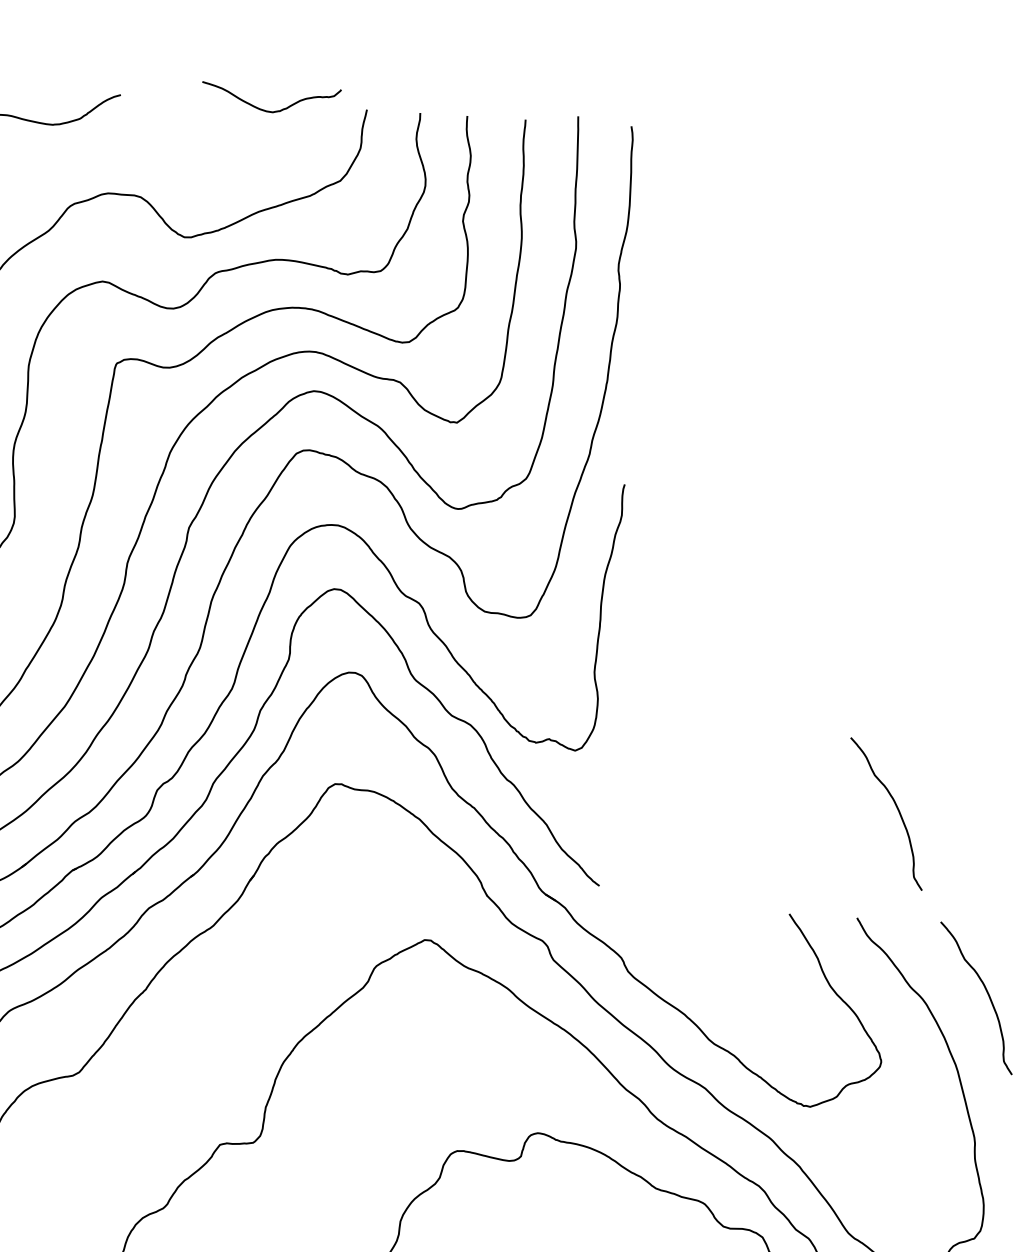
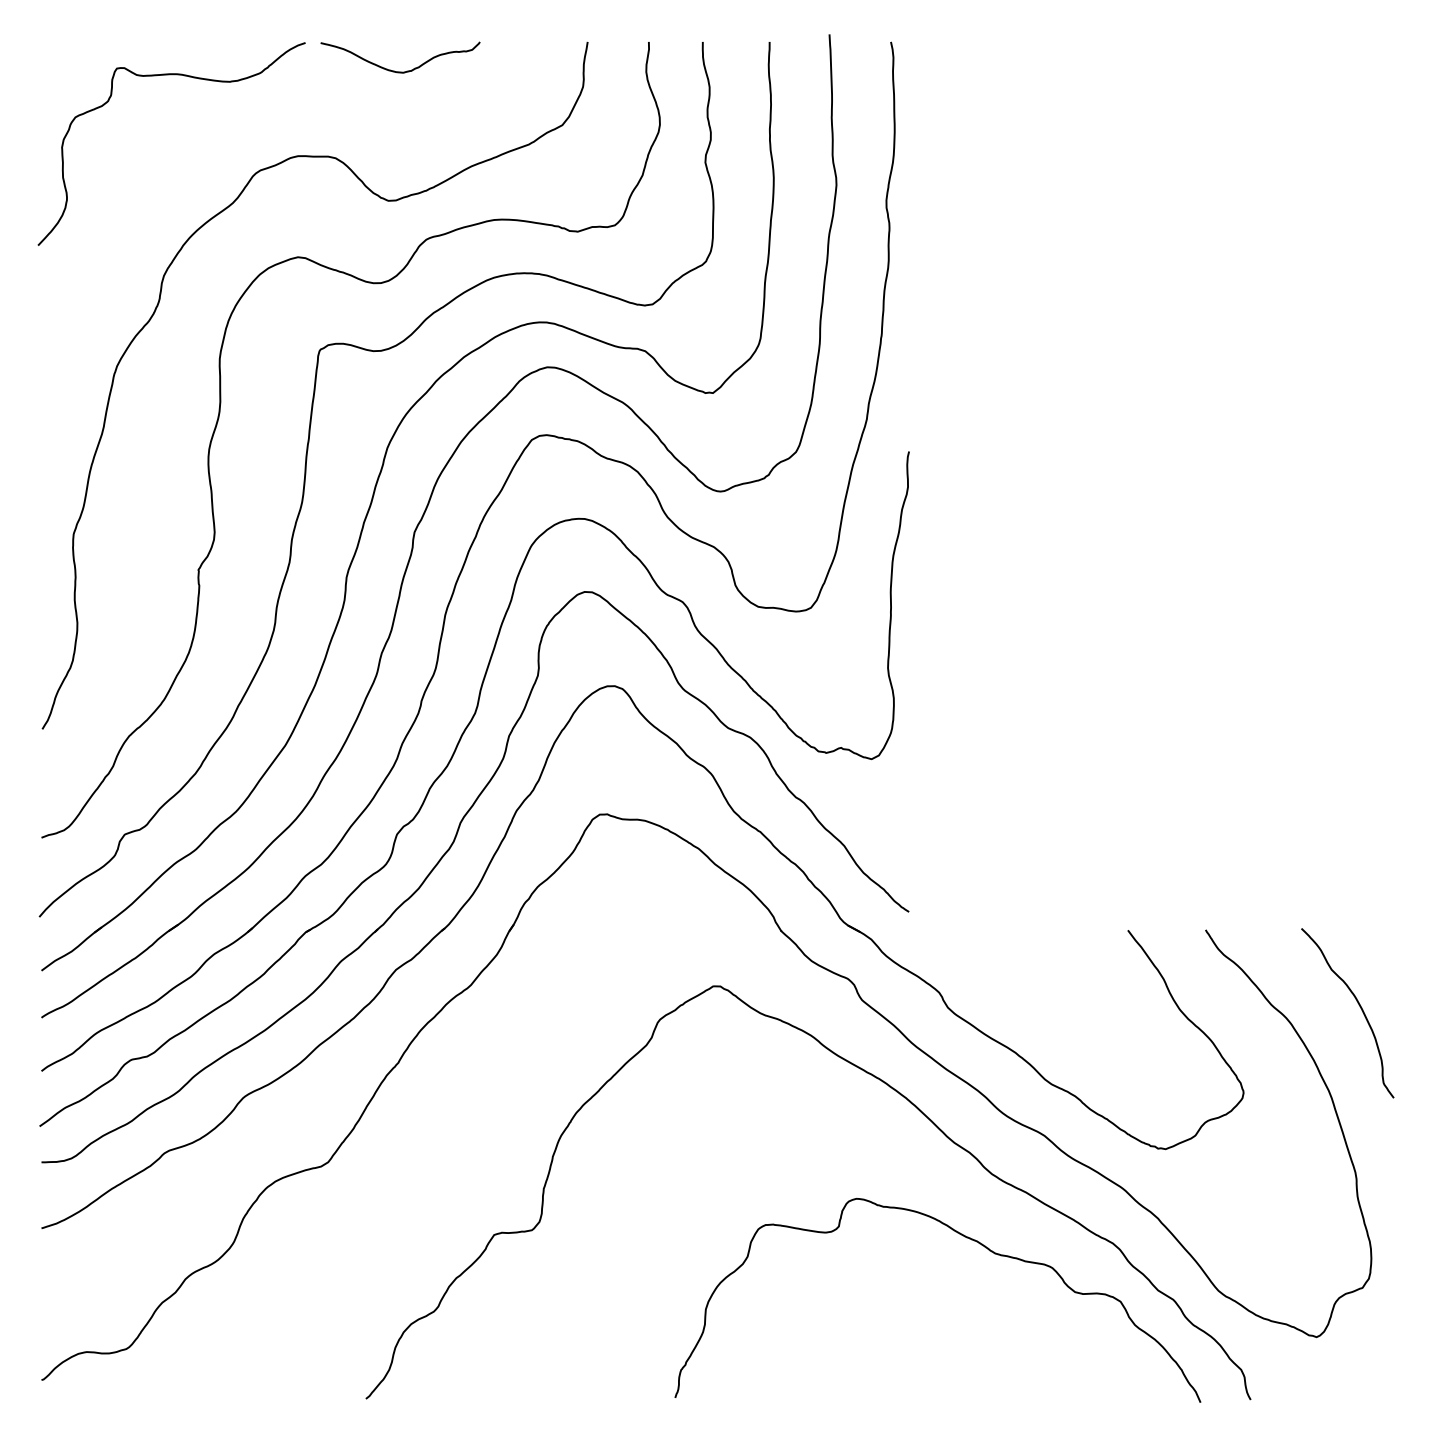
curve: (270, 111) -> (400, 71), moved
curve: (896, 807) -> (1242, 801), removed

